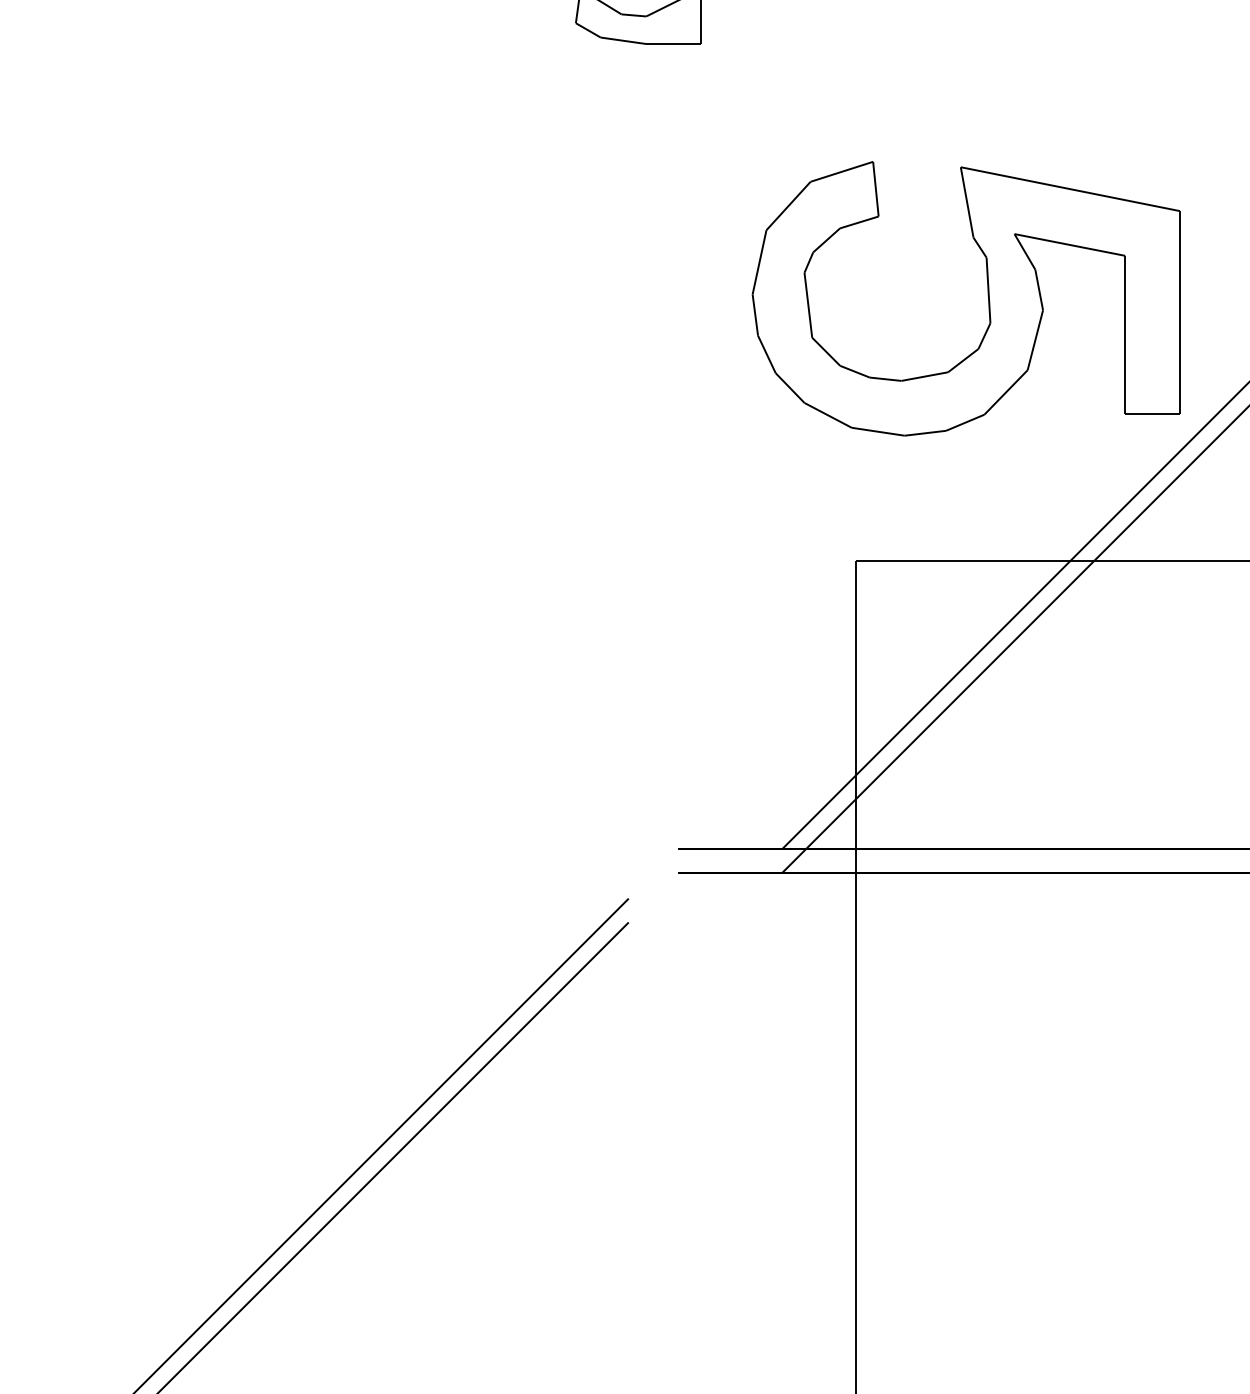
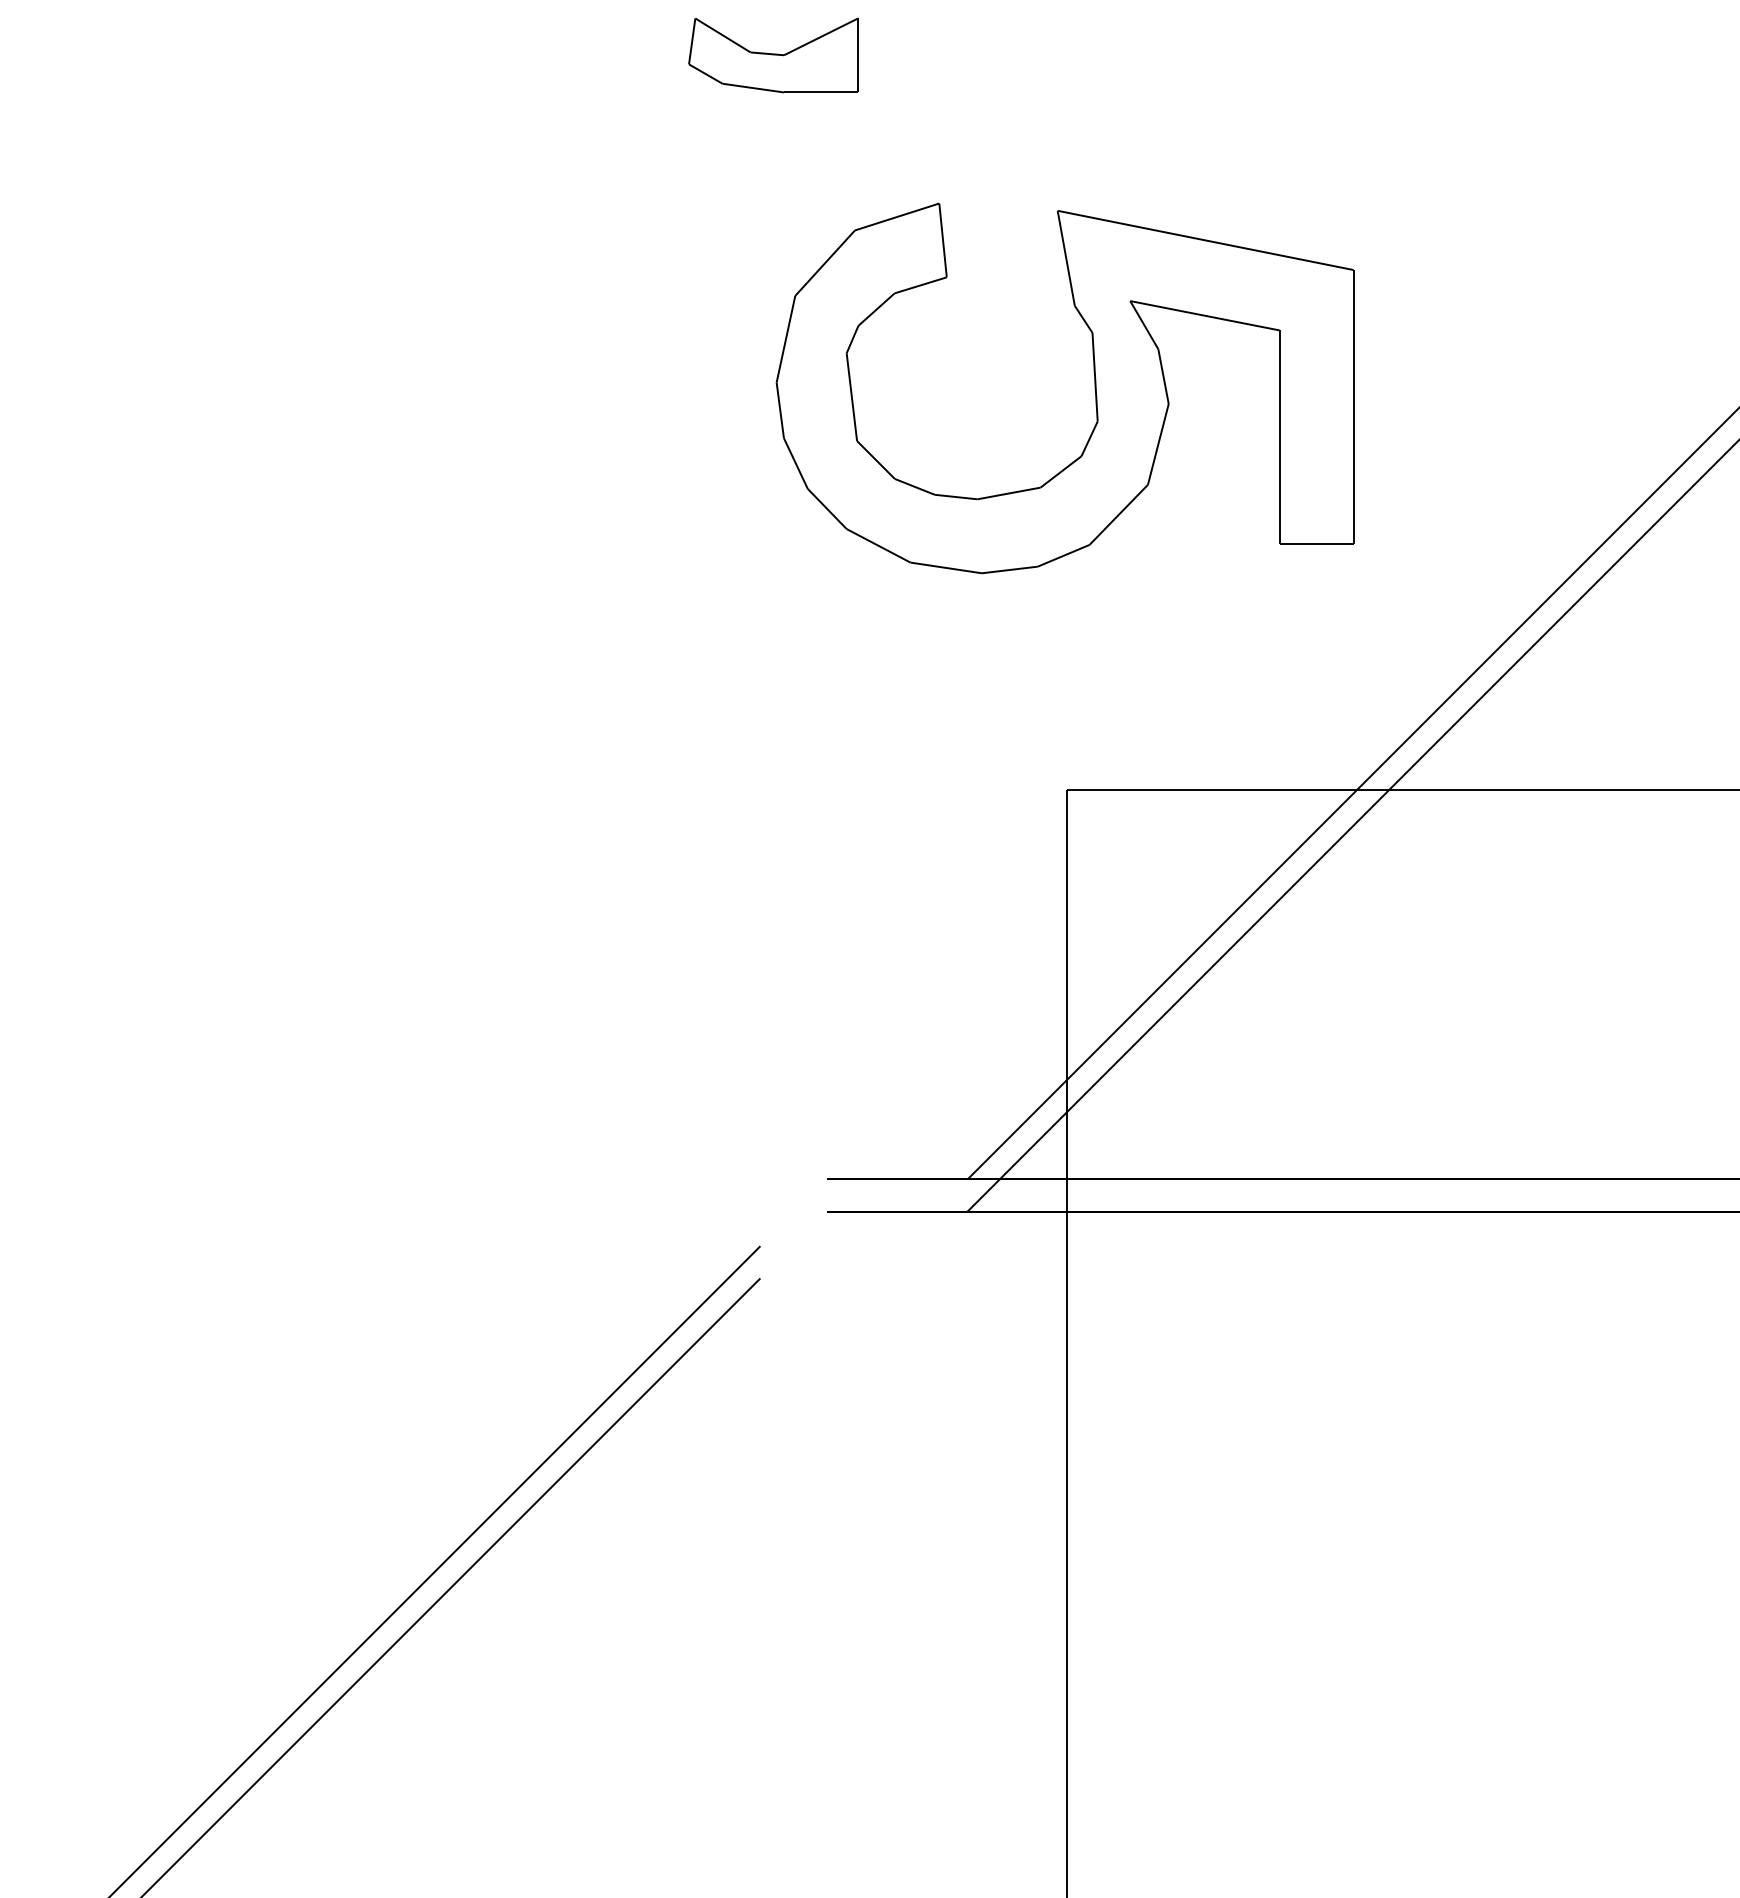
part: (988, 298) -> (1094, 388), moved

